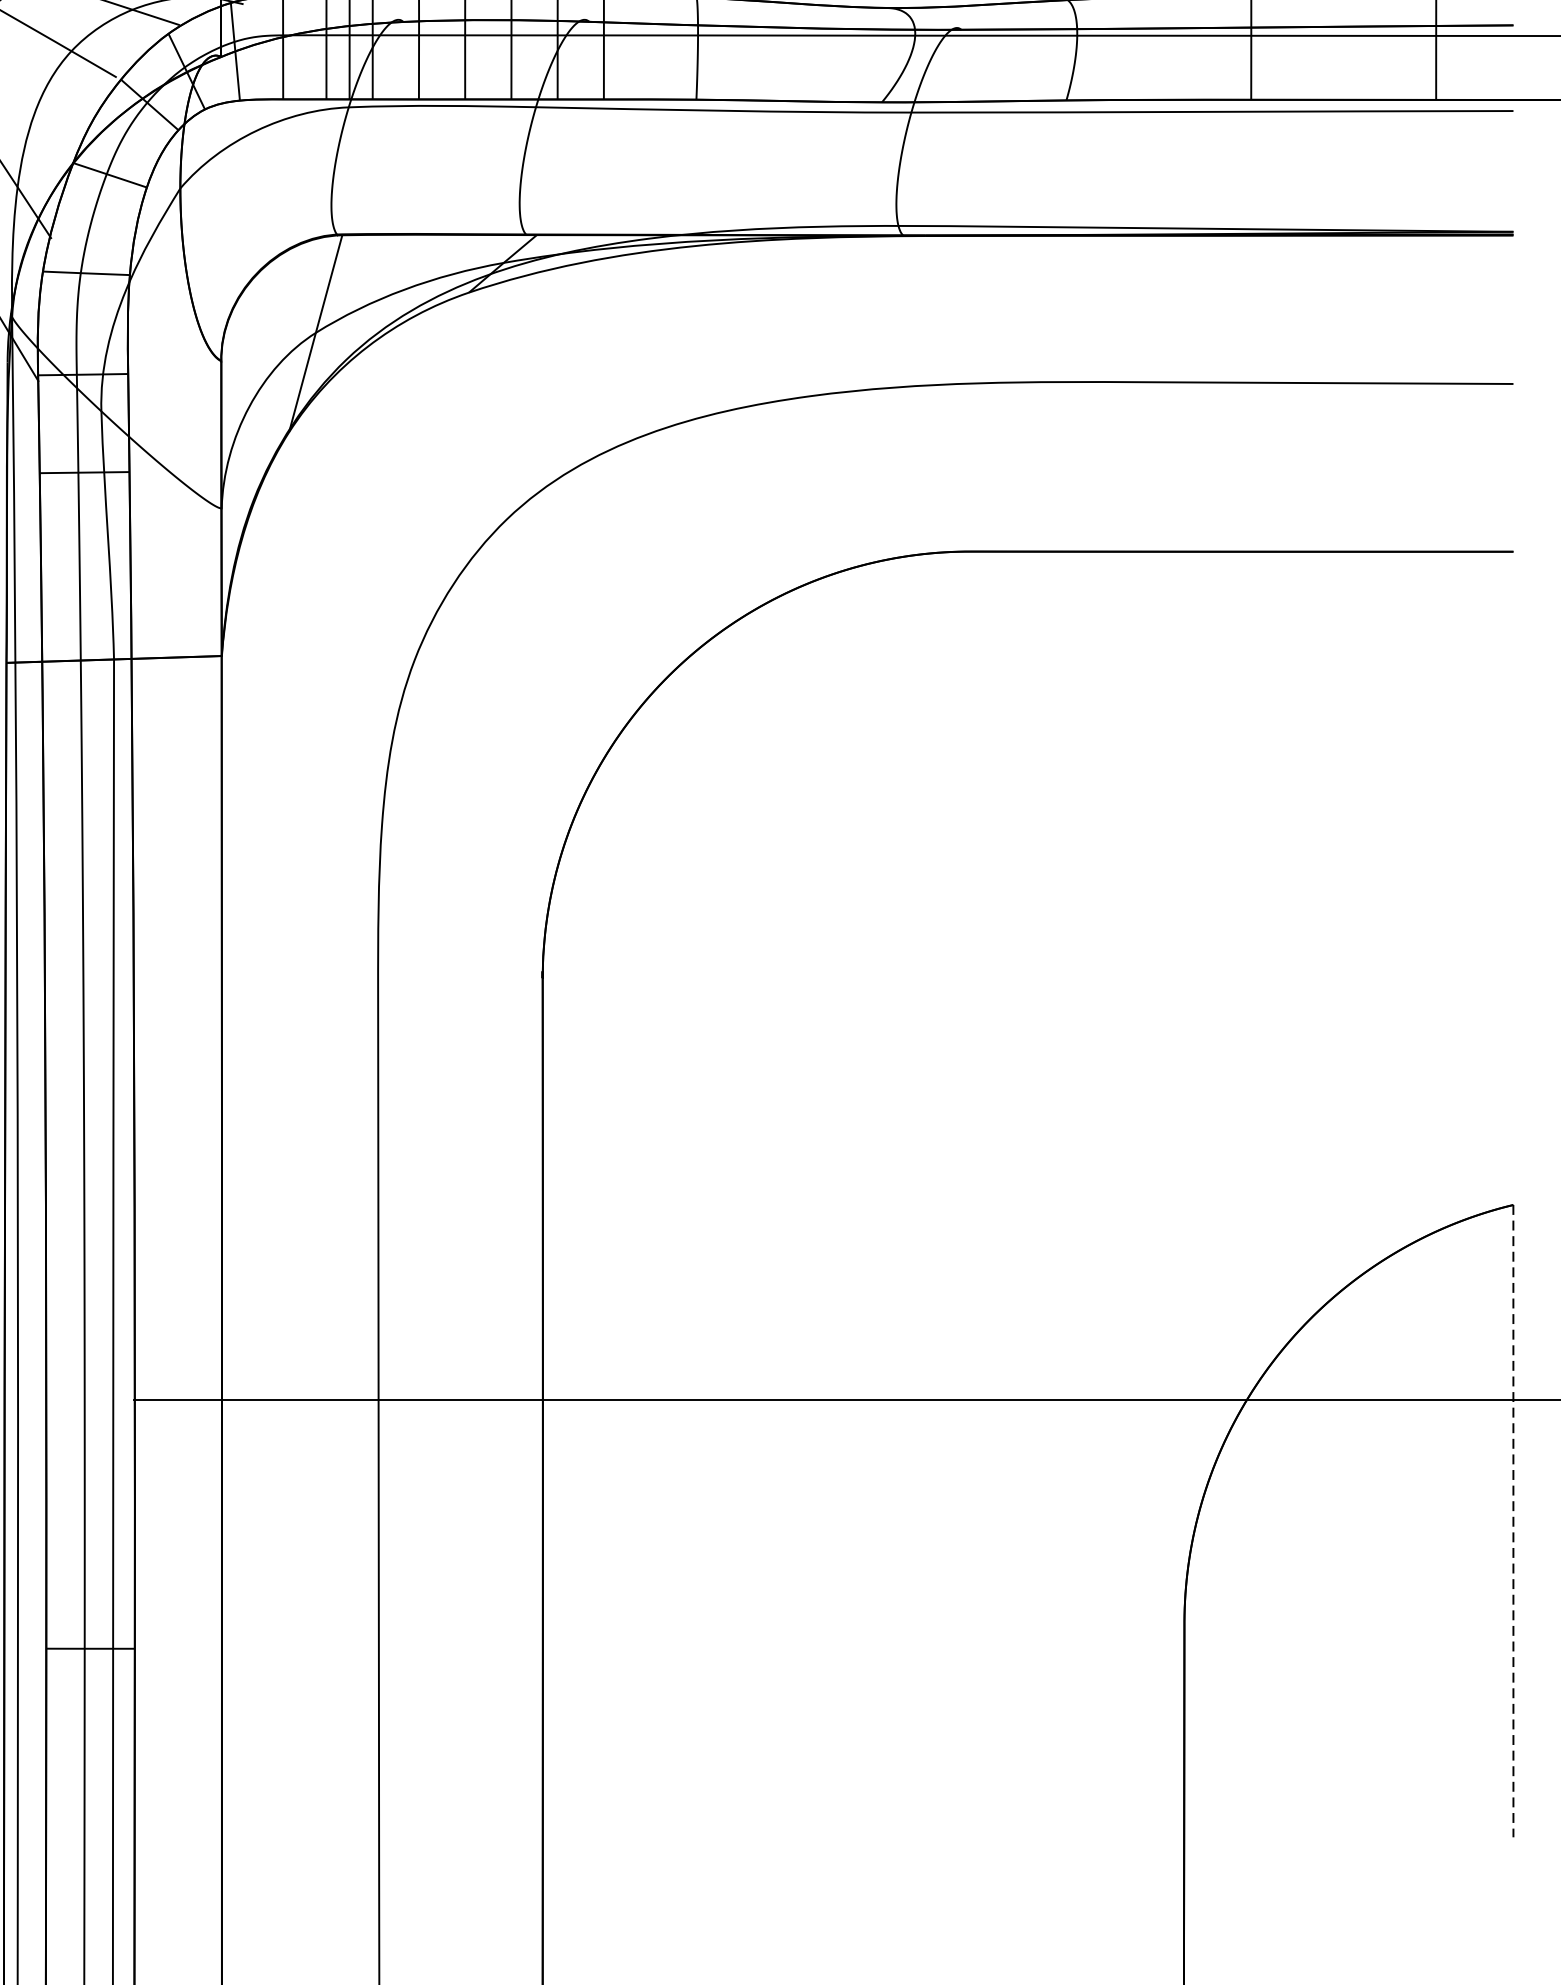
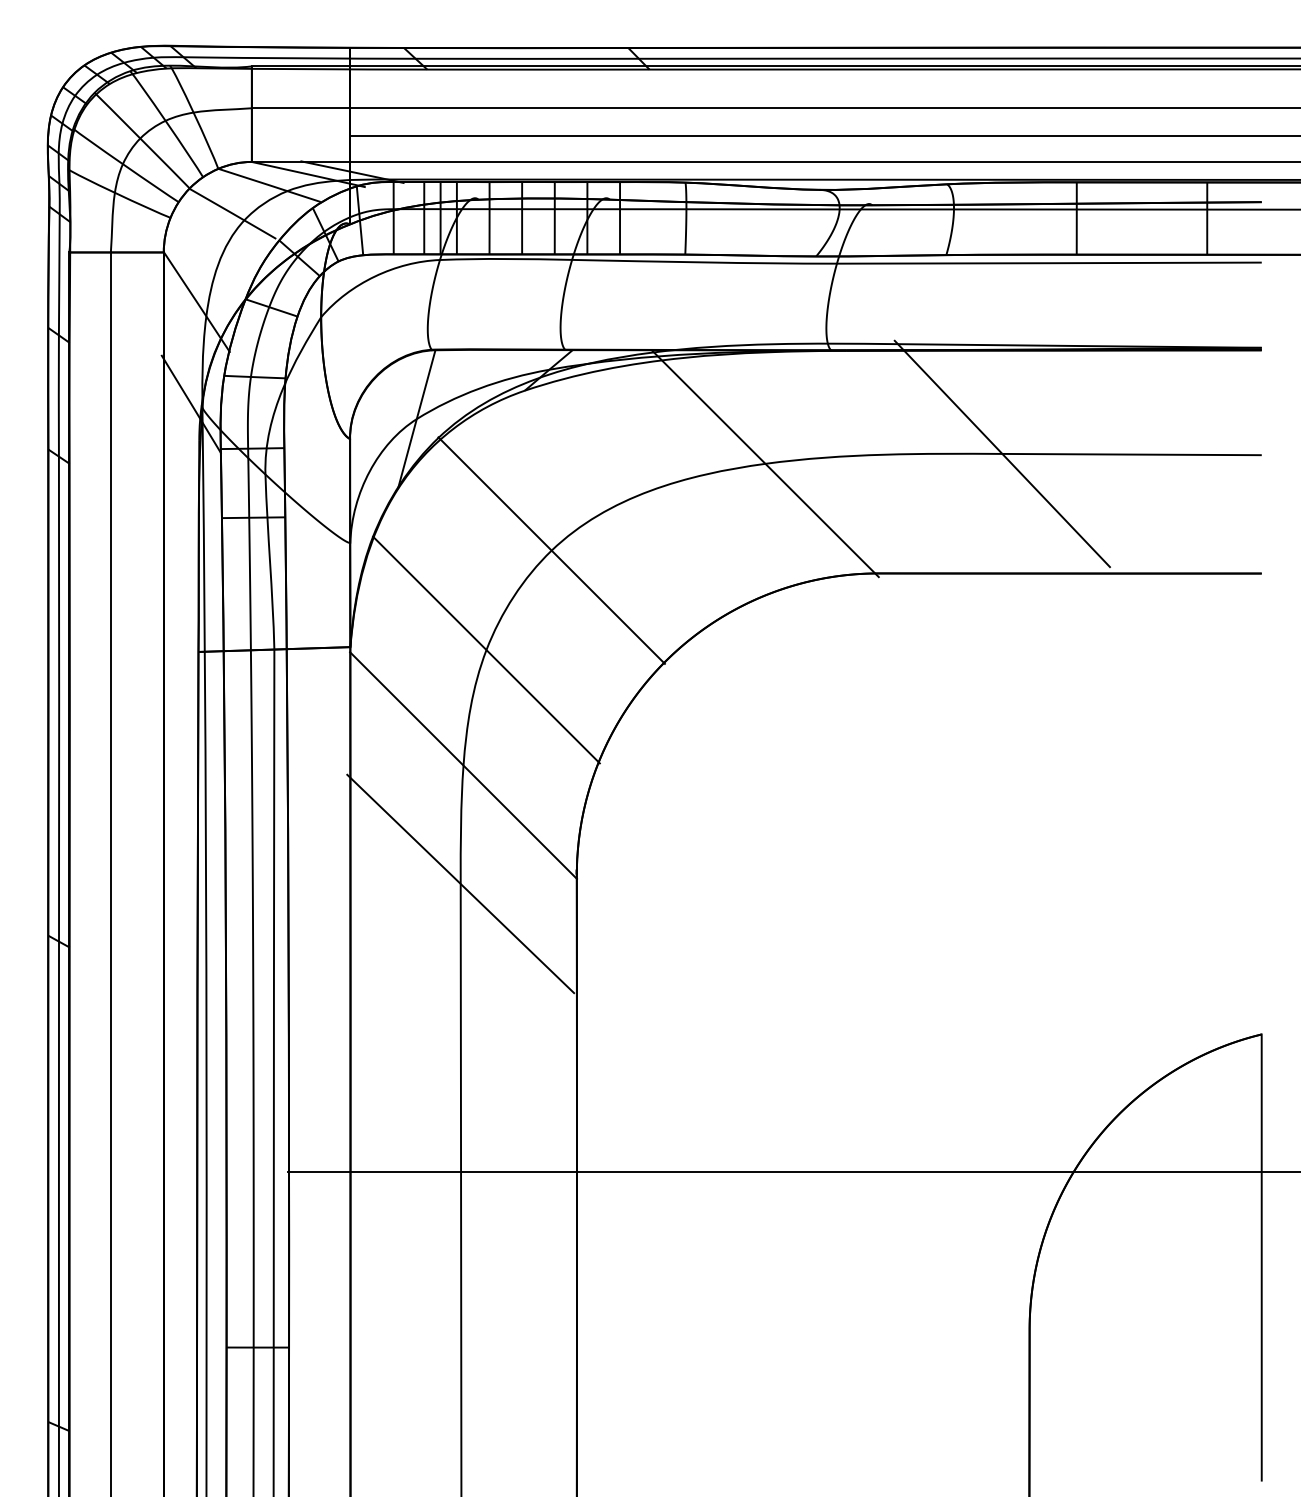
line: (1144, 381) -> (1001, 453), added
line: (810, 395) -> (765, 463), added
line: (506, 519) -> (551, 550), added
line: (414, 659) -> (486, 649), added
line: (382, 823) -> (463, 765), added
line: (377, 991) -> (460, 883), added
line: (1513, 1522) -> (1261, 1258), dashed -> solid

